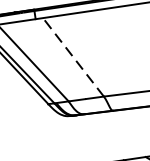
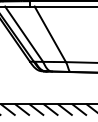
line: (73, 57) -> (50, 34), dashed -> solid

